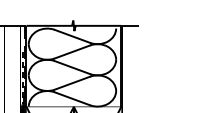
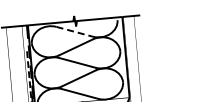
line: (72, 36) -> (74, 31), solid -> dashed

